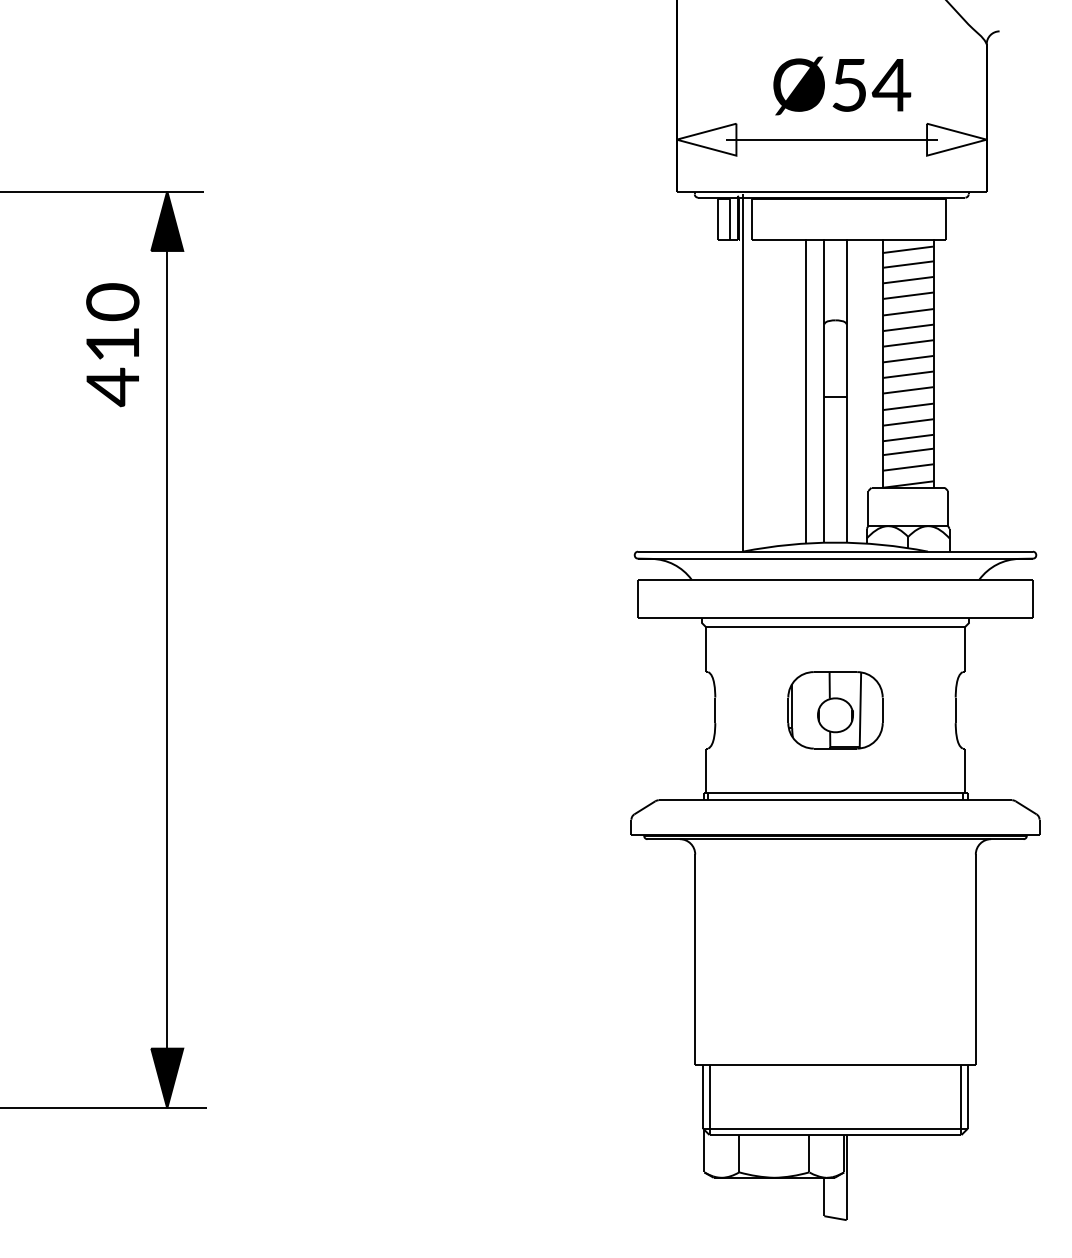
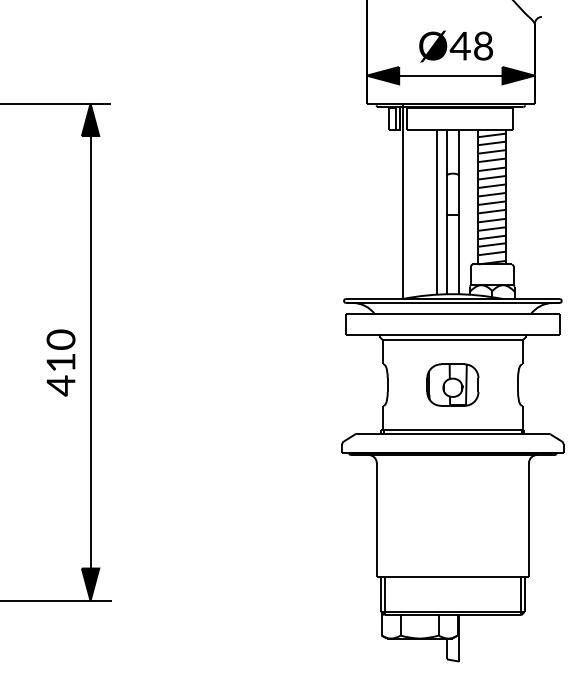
text: (869, 84) -> (471, 45), Ø54 -> Ø48
fill: (705, 139) -> (382, 75), added
fill: (956, 139) -> (518, 75), added
text: (111, 344) -> (60, 362), moved

